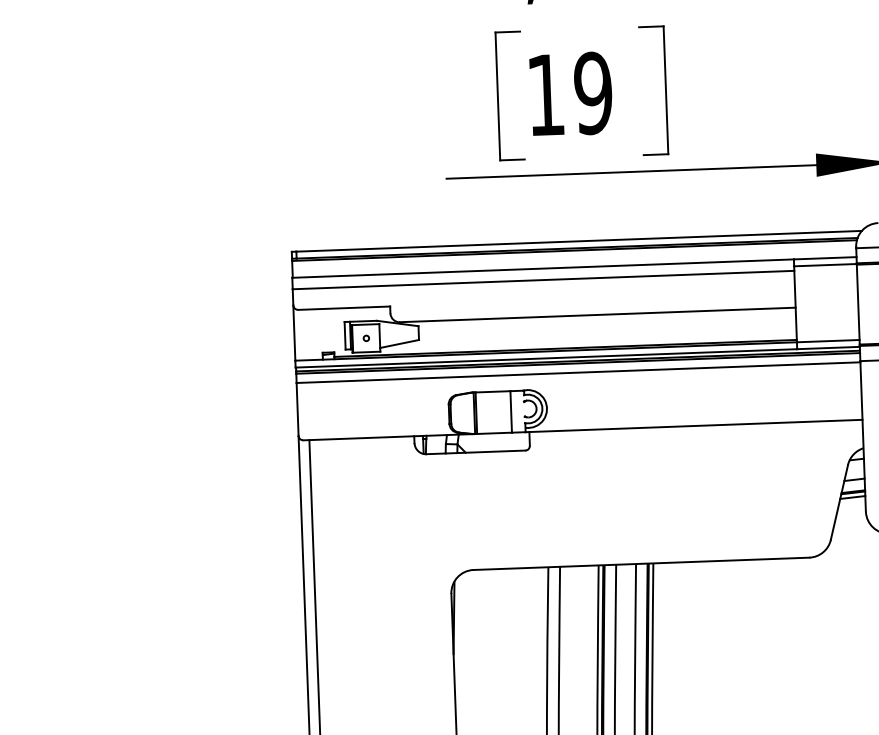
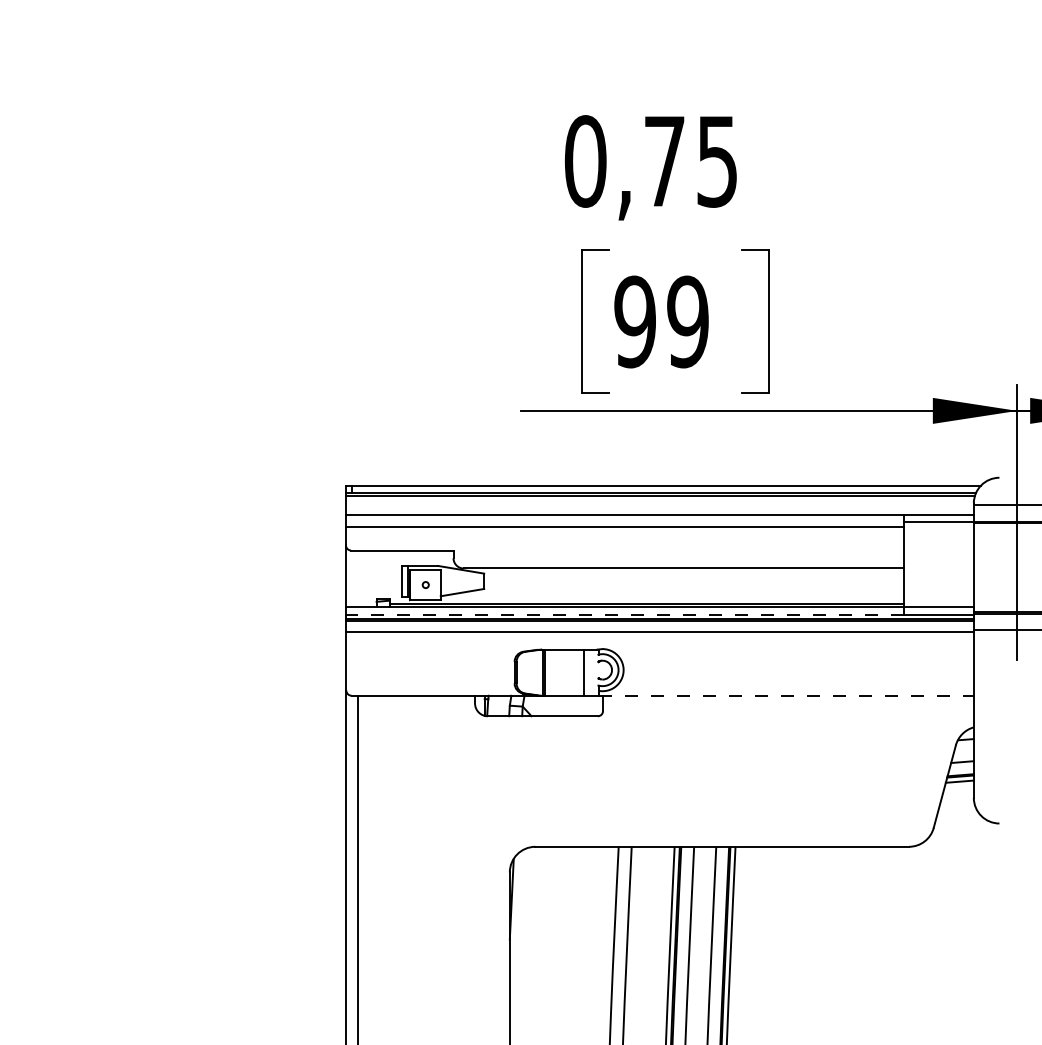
text: (545, 94) -> (634, 321), 19 -> 99
line: (545, 358) -> (624, 614), solid -> dashed
line: (694, 425) -> (786, 695), solid -> dashed

